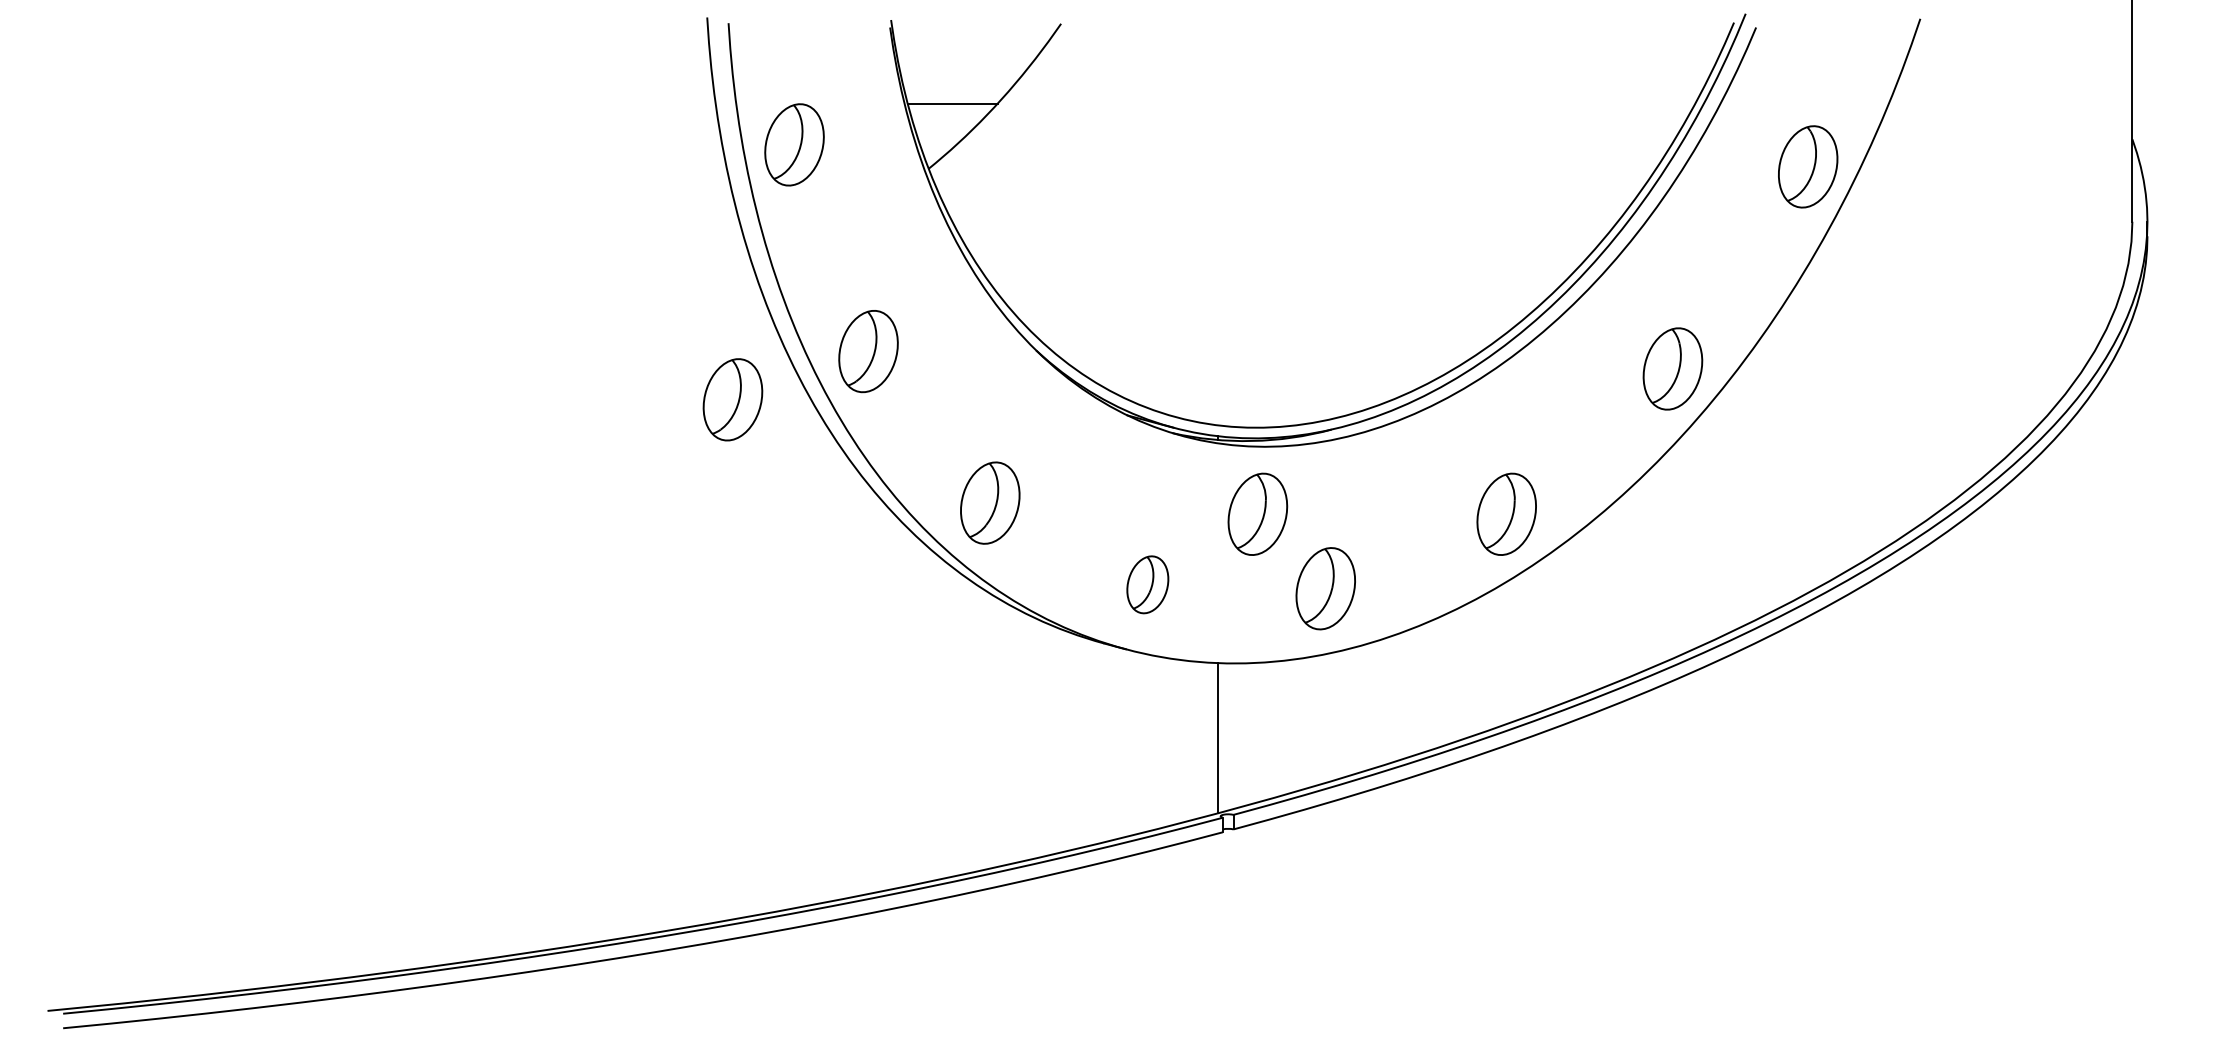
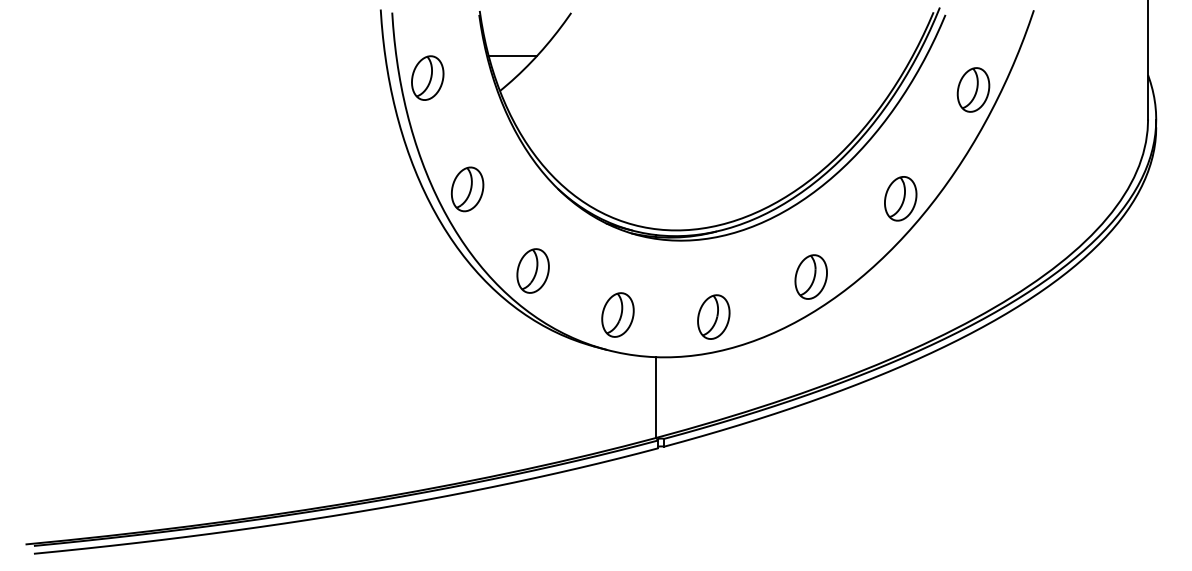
part: (732, 399) -> (394, 215), removed
part: (1256, 513) -> (676, 276), removed
part: (1146, 583) -> (617, 314), size x1.43

